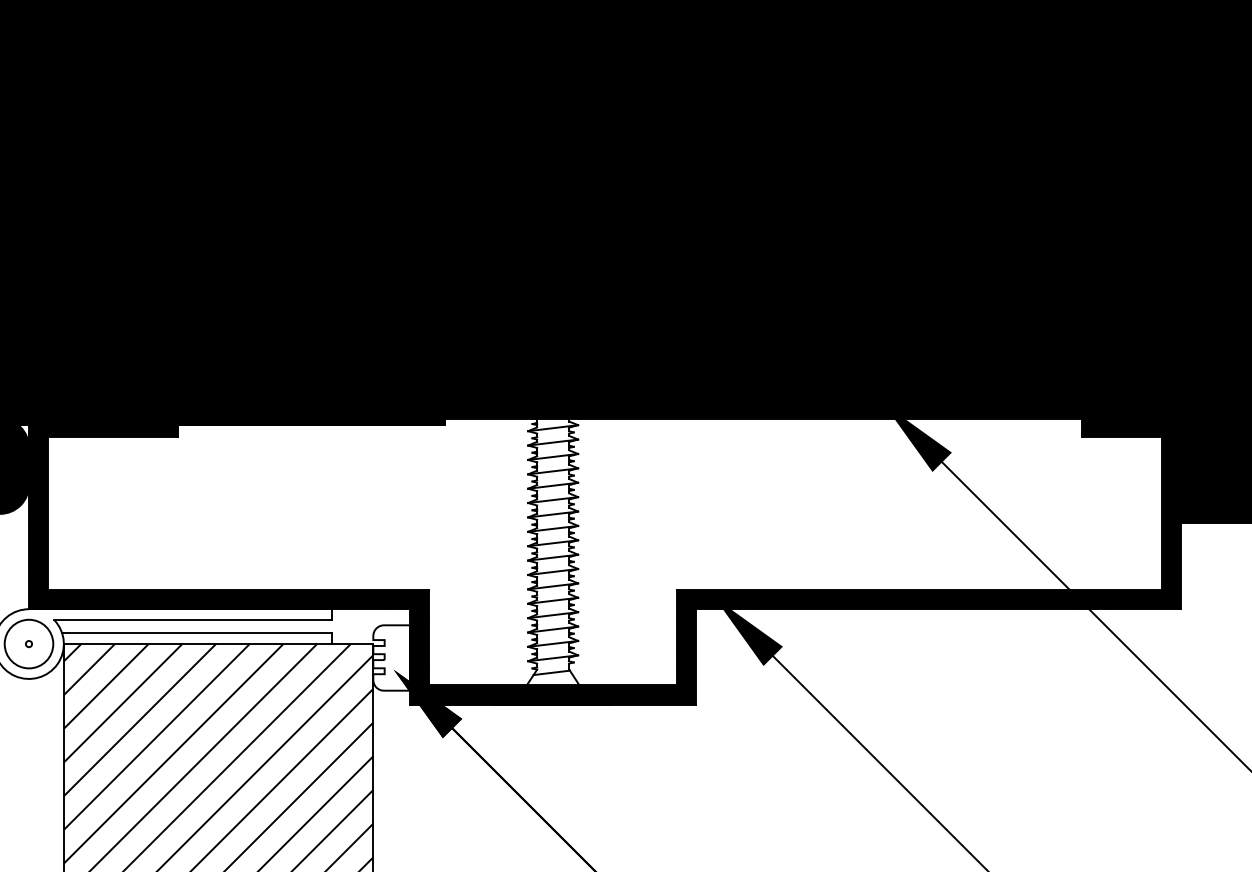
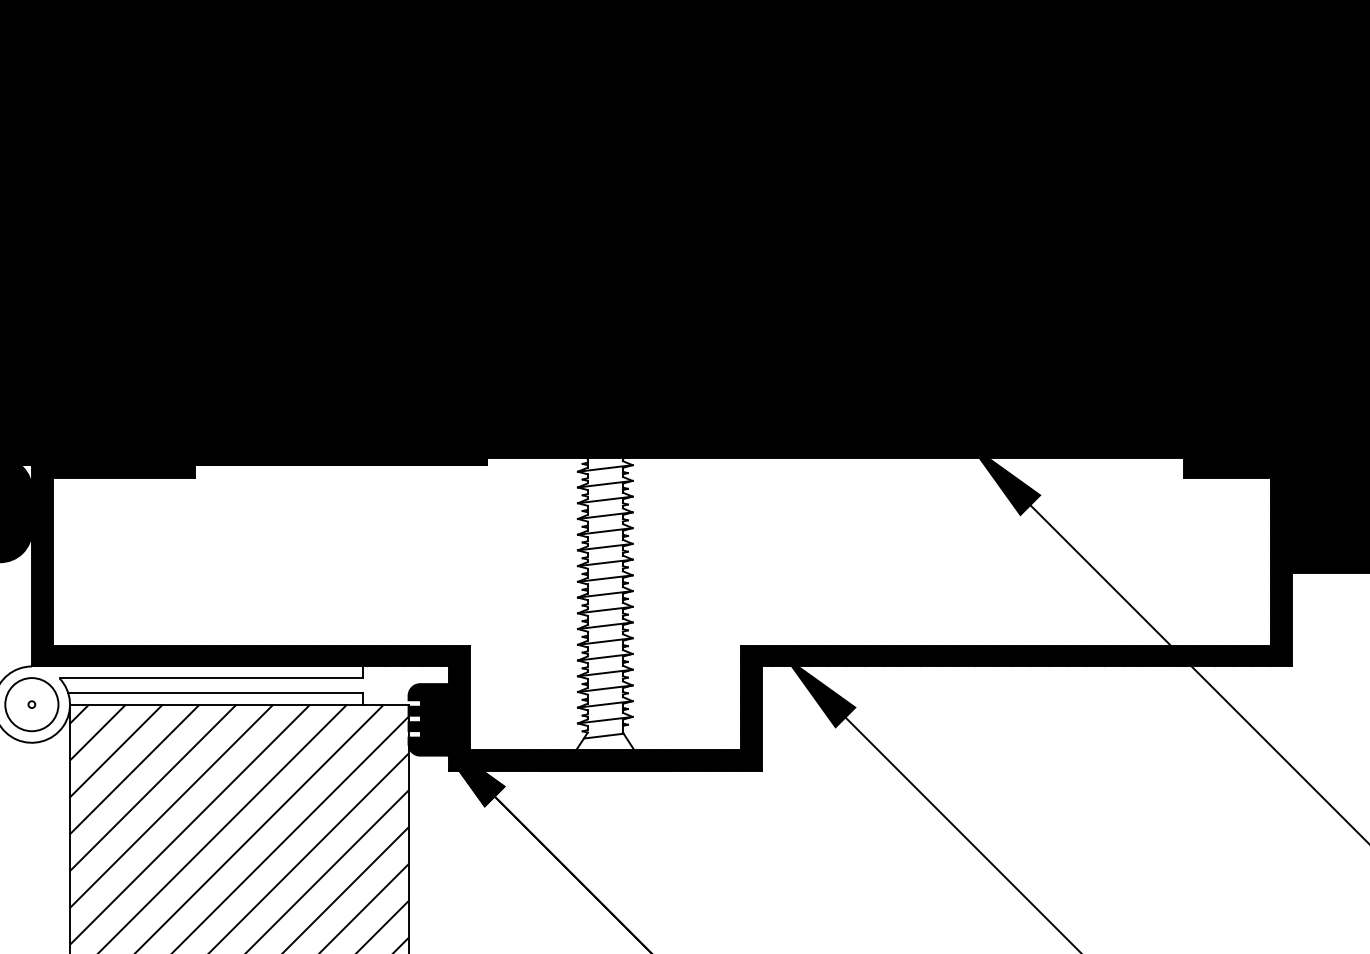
fill: (391, 657) -> (428, 719), added

